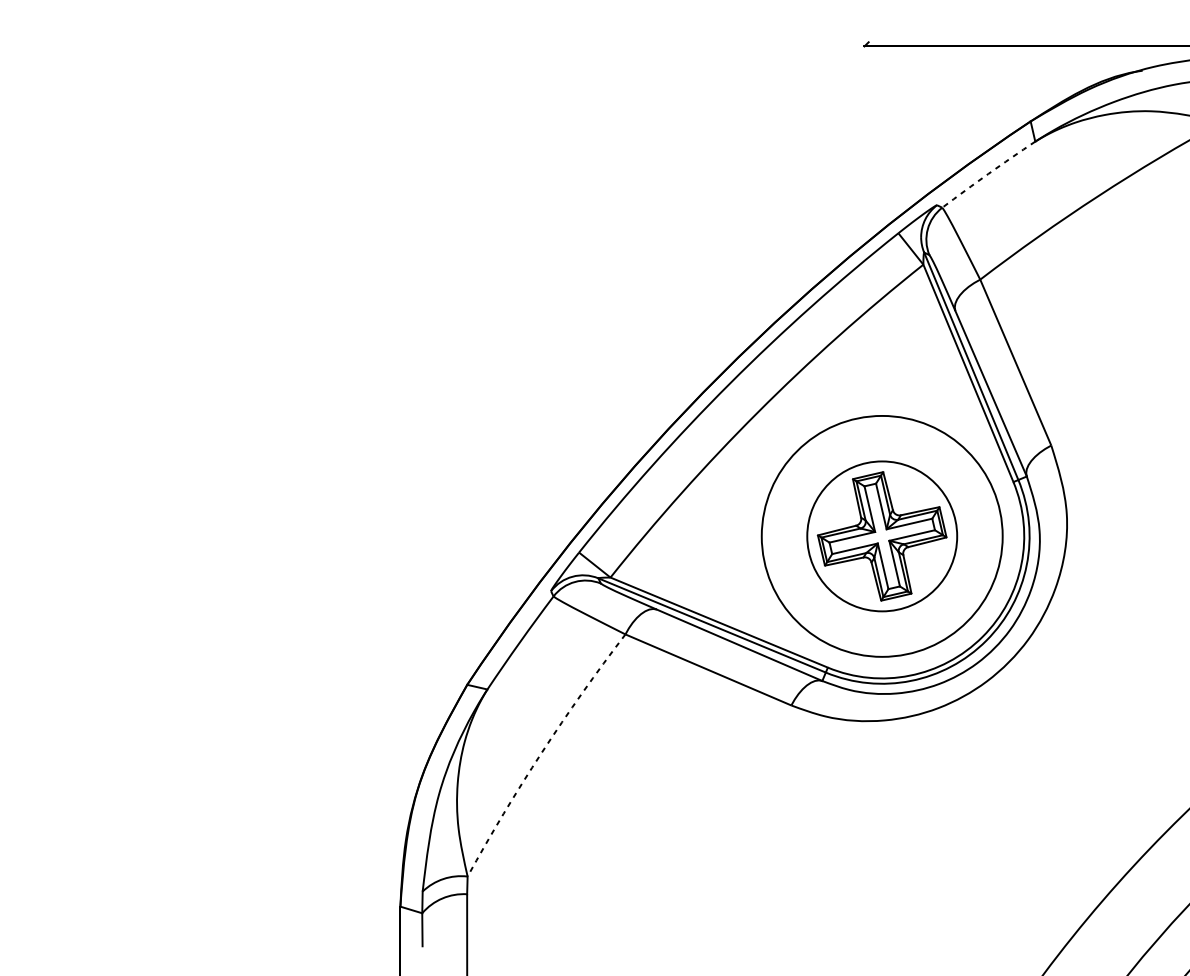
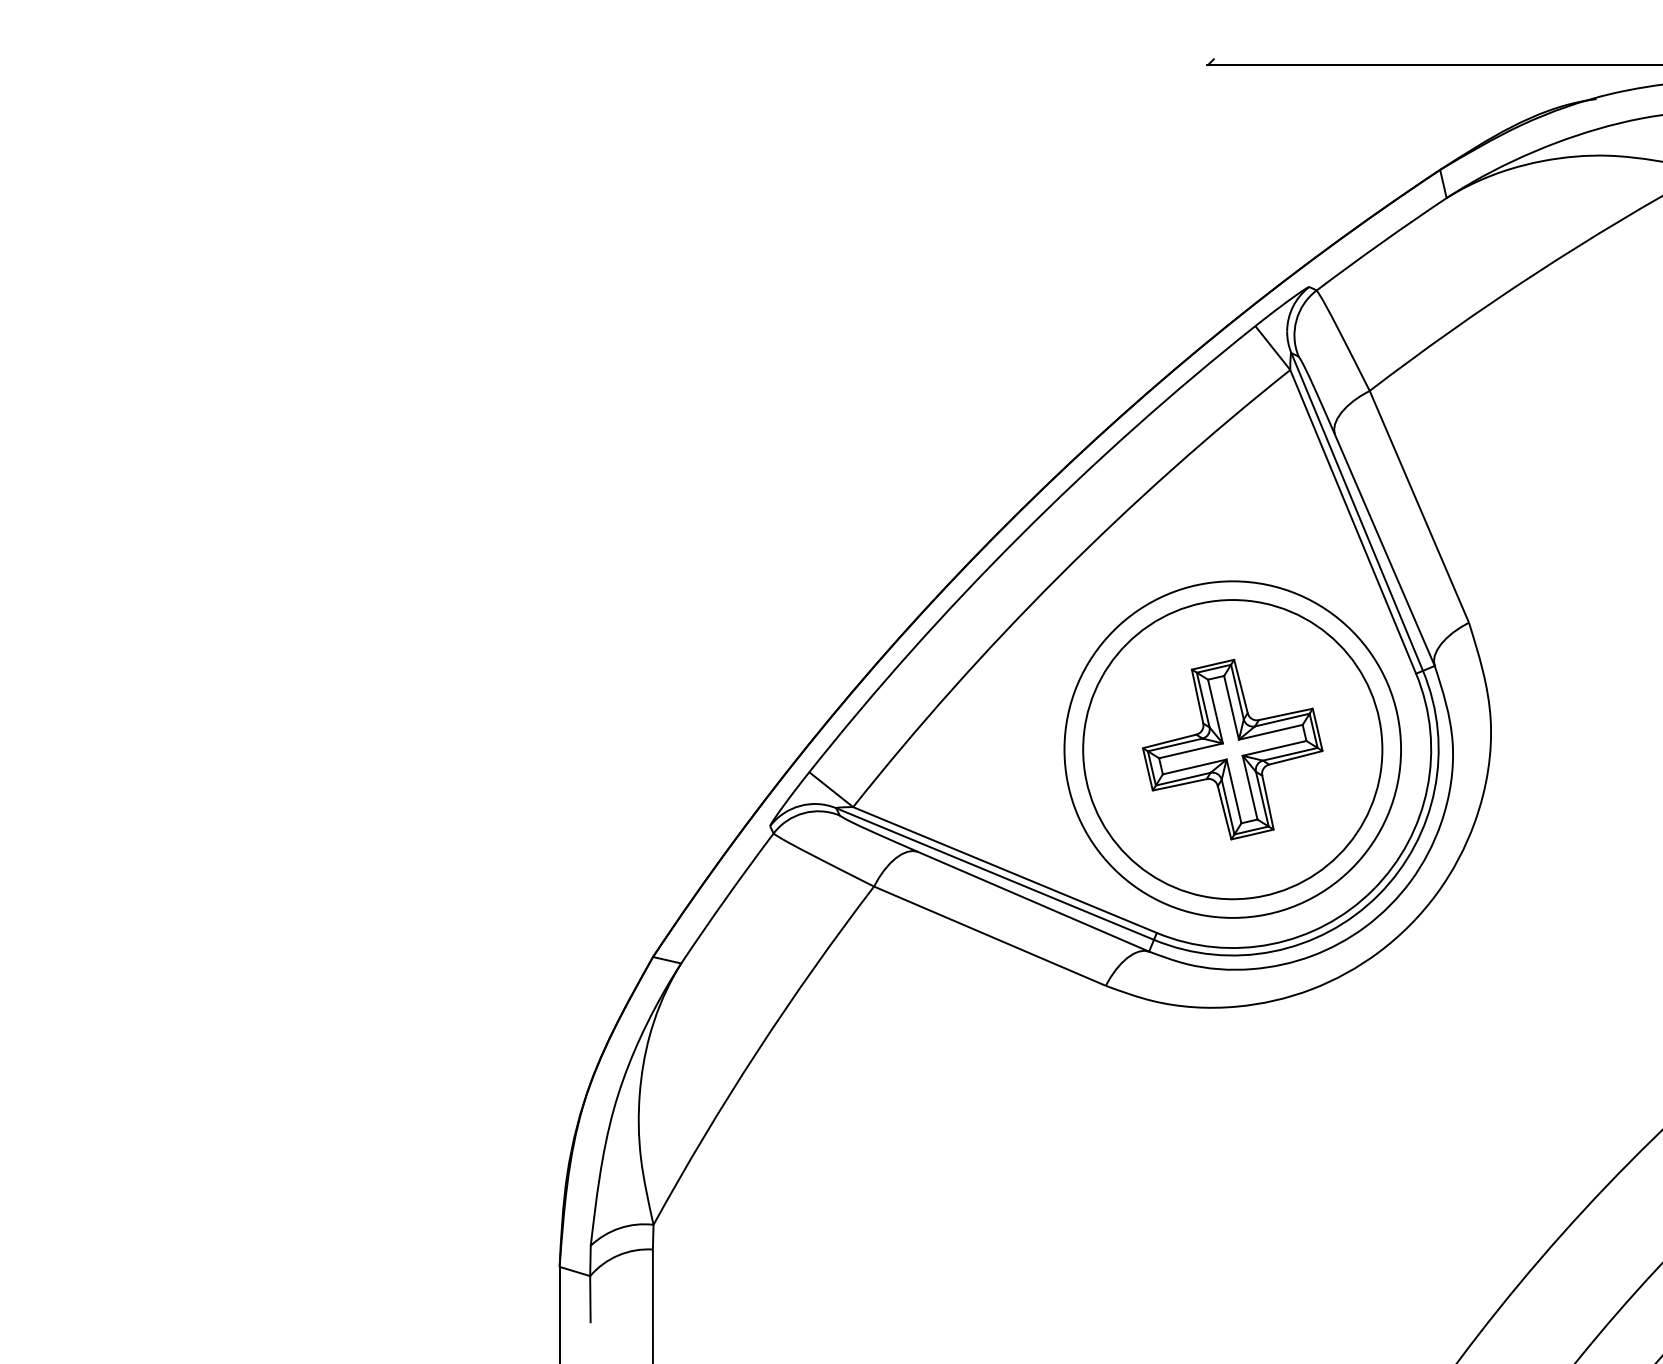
arc: (988, 174) -> (1381, 243), dashed -> solid
circle: (882, 536) -> (1232, 749), size x1.43
arc: (542, 752) -> (757, 1051), dashed -> solid

